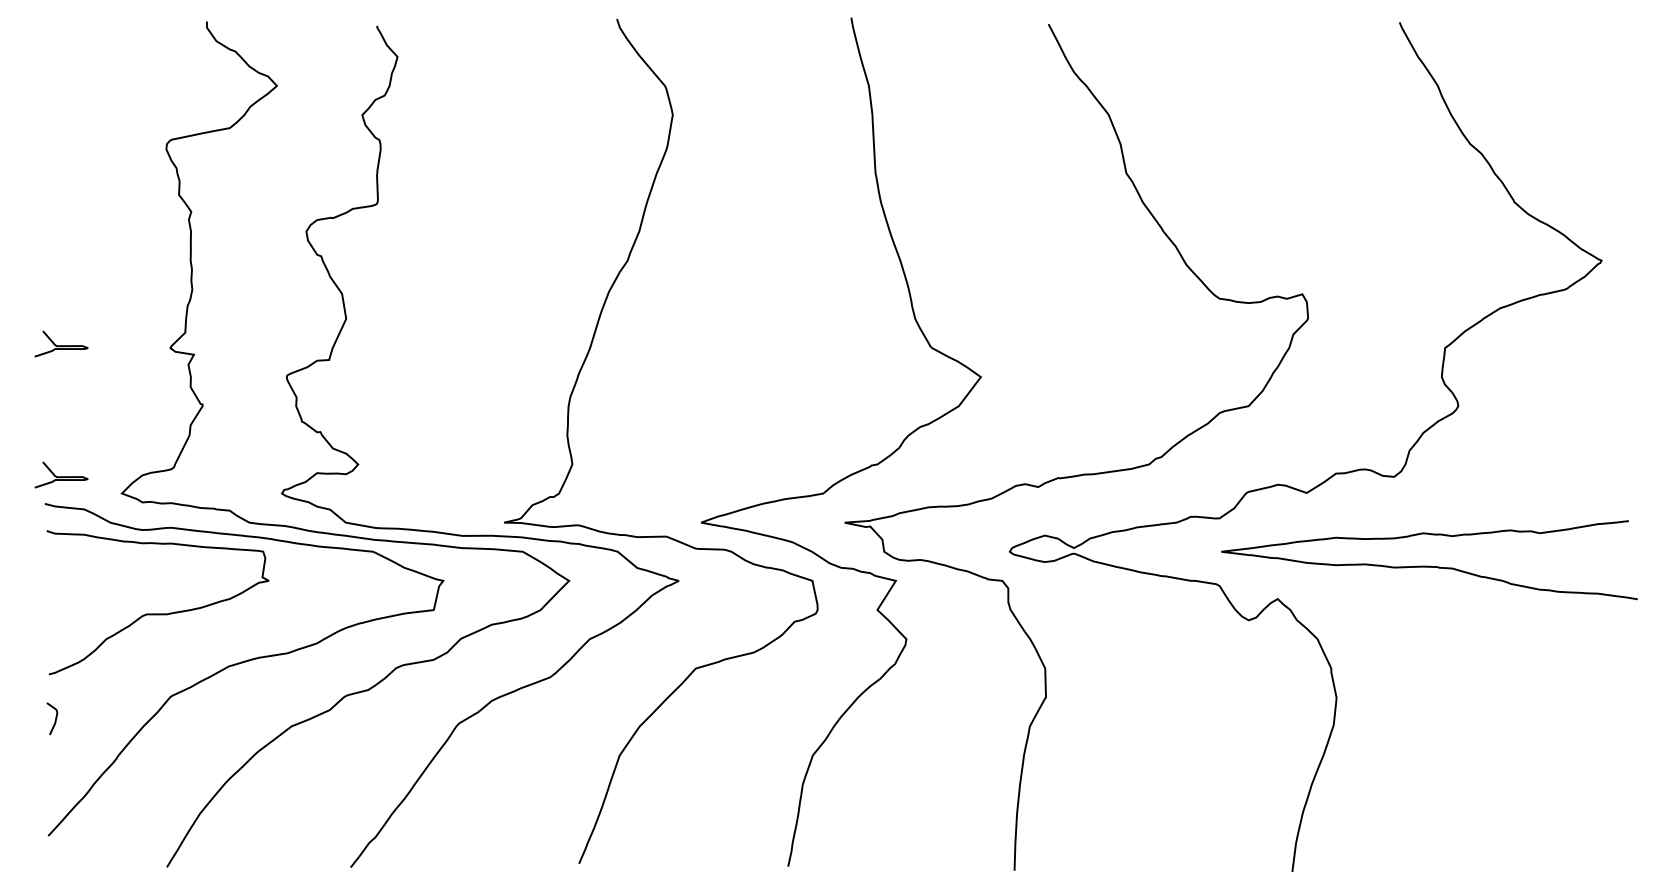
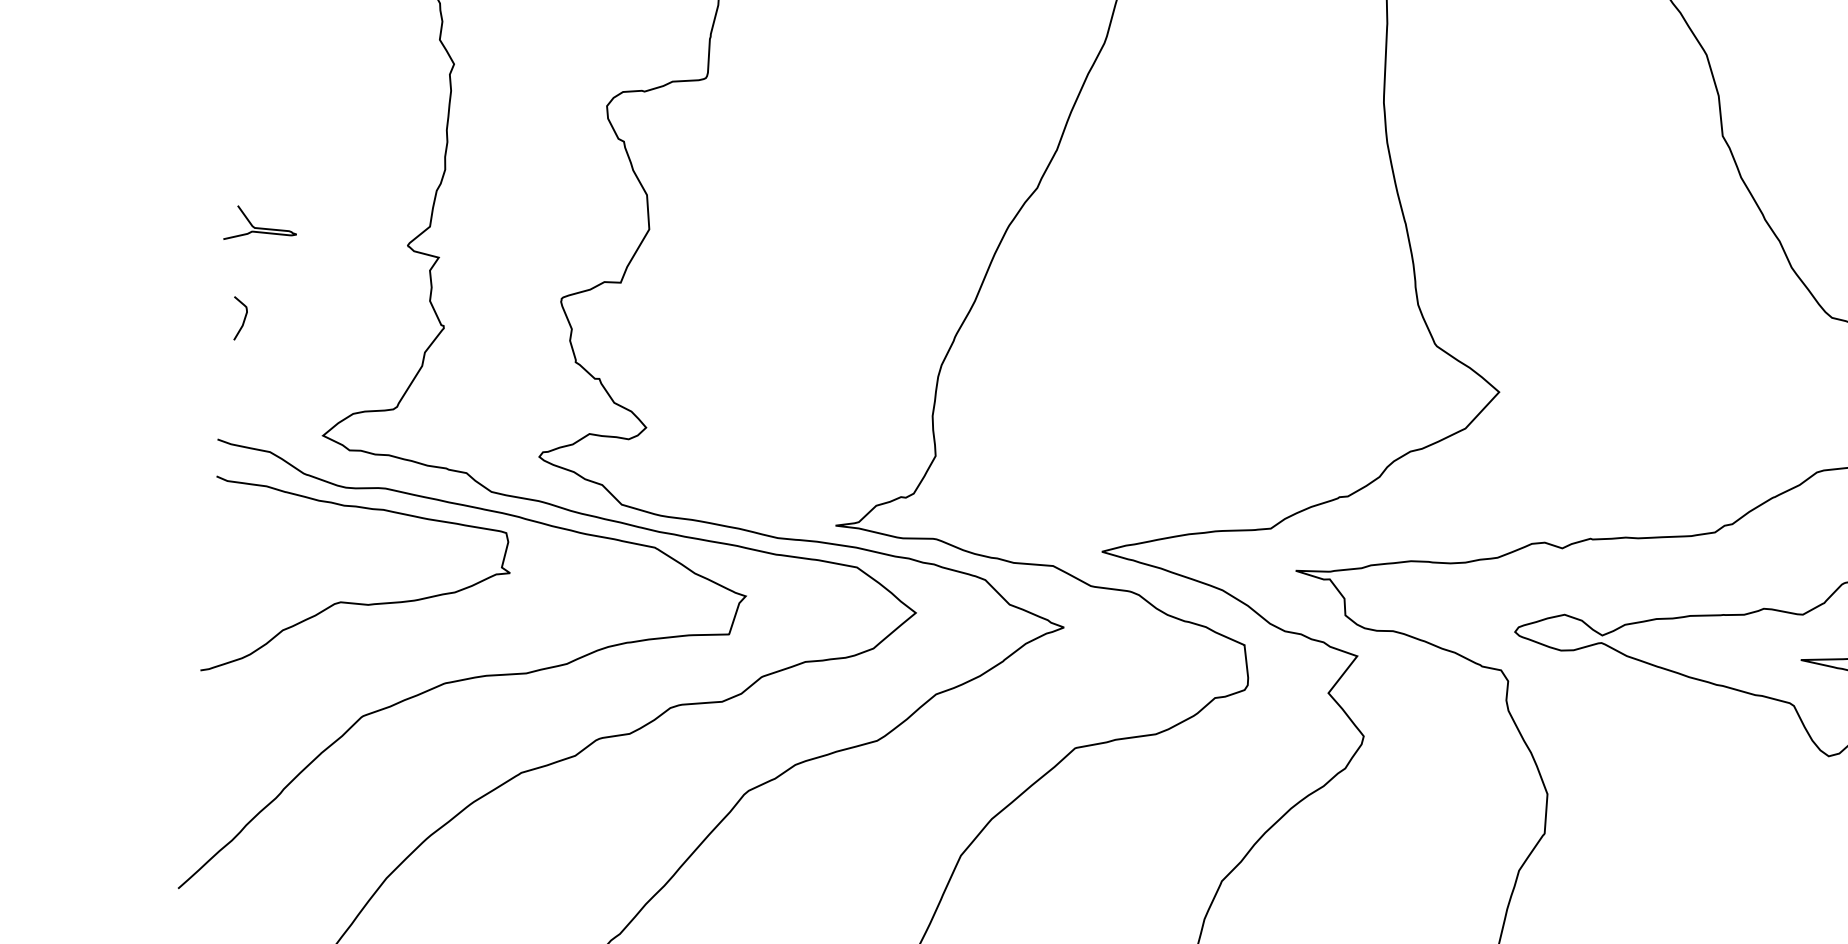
curve: (61, 476) -> (243, 404), removed
curve: (54, 720) -> (242, 321), moved

